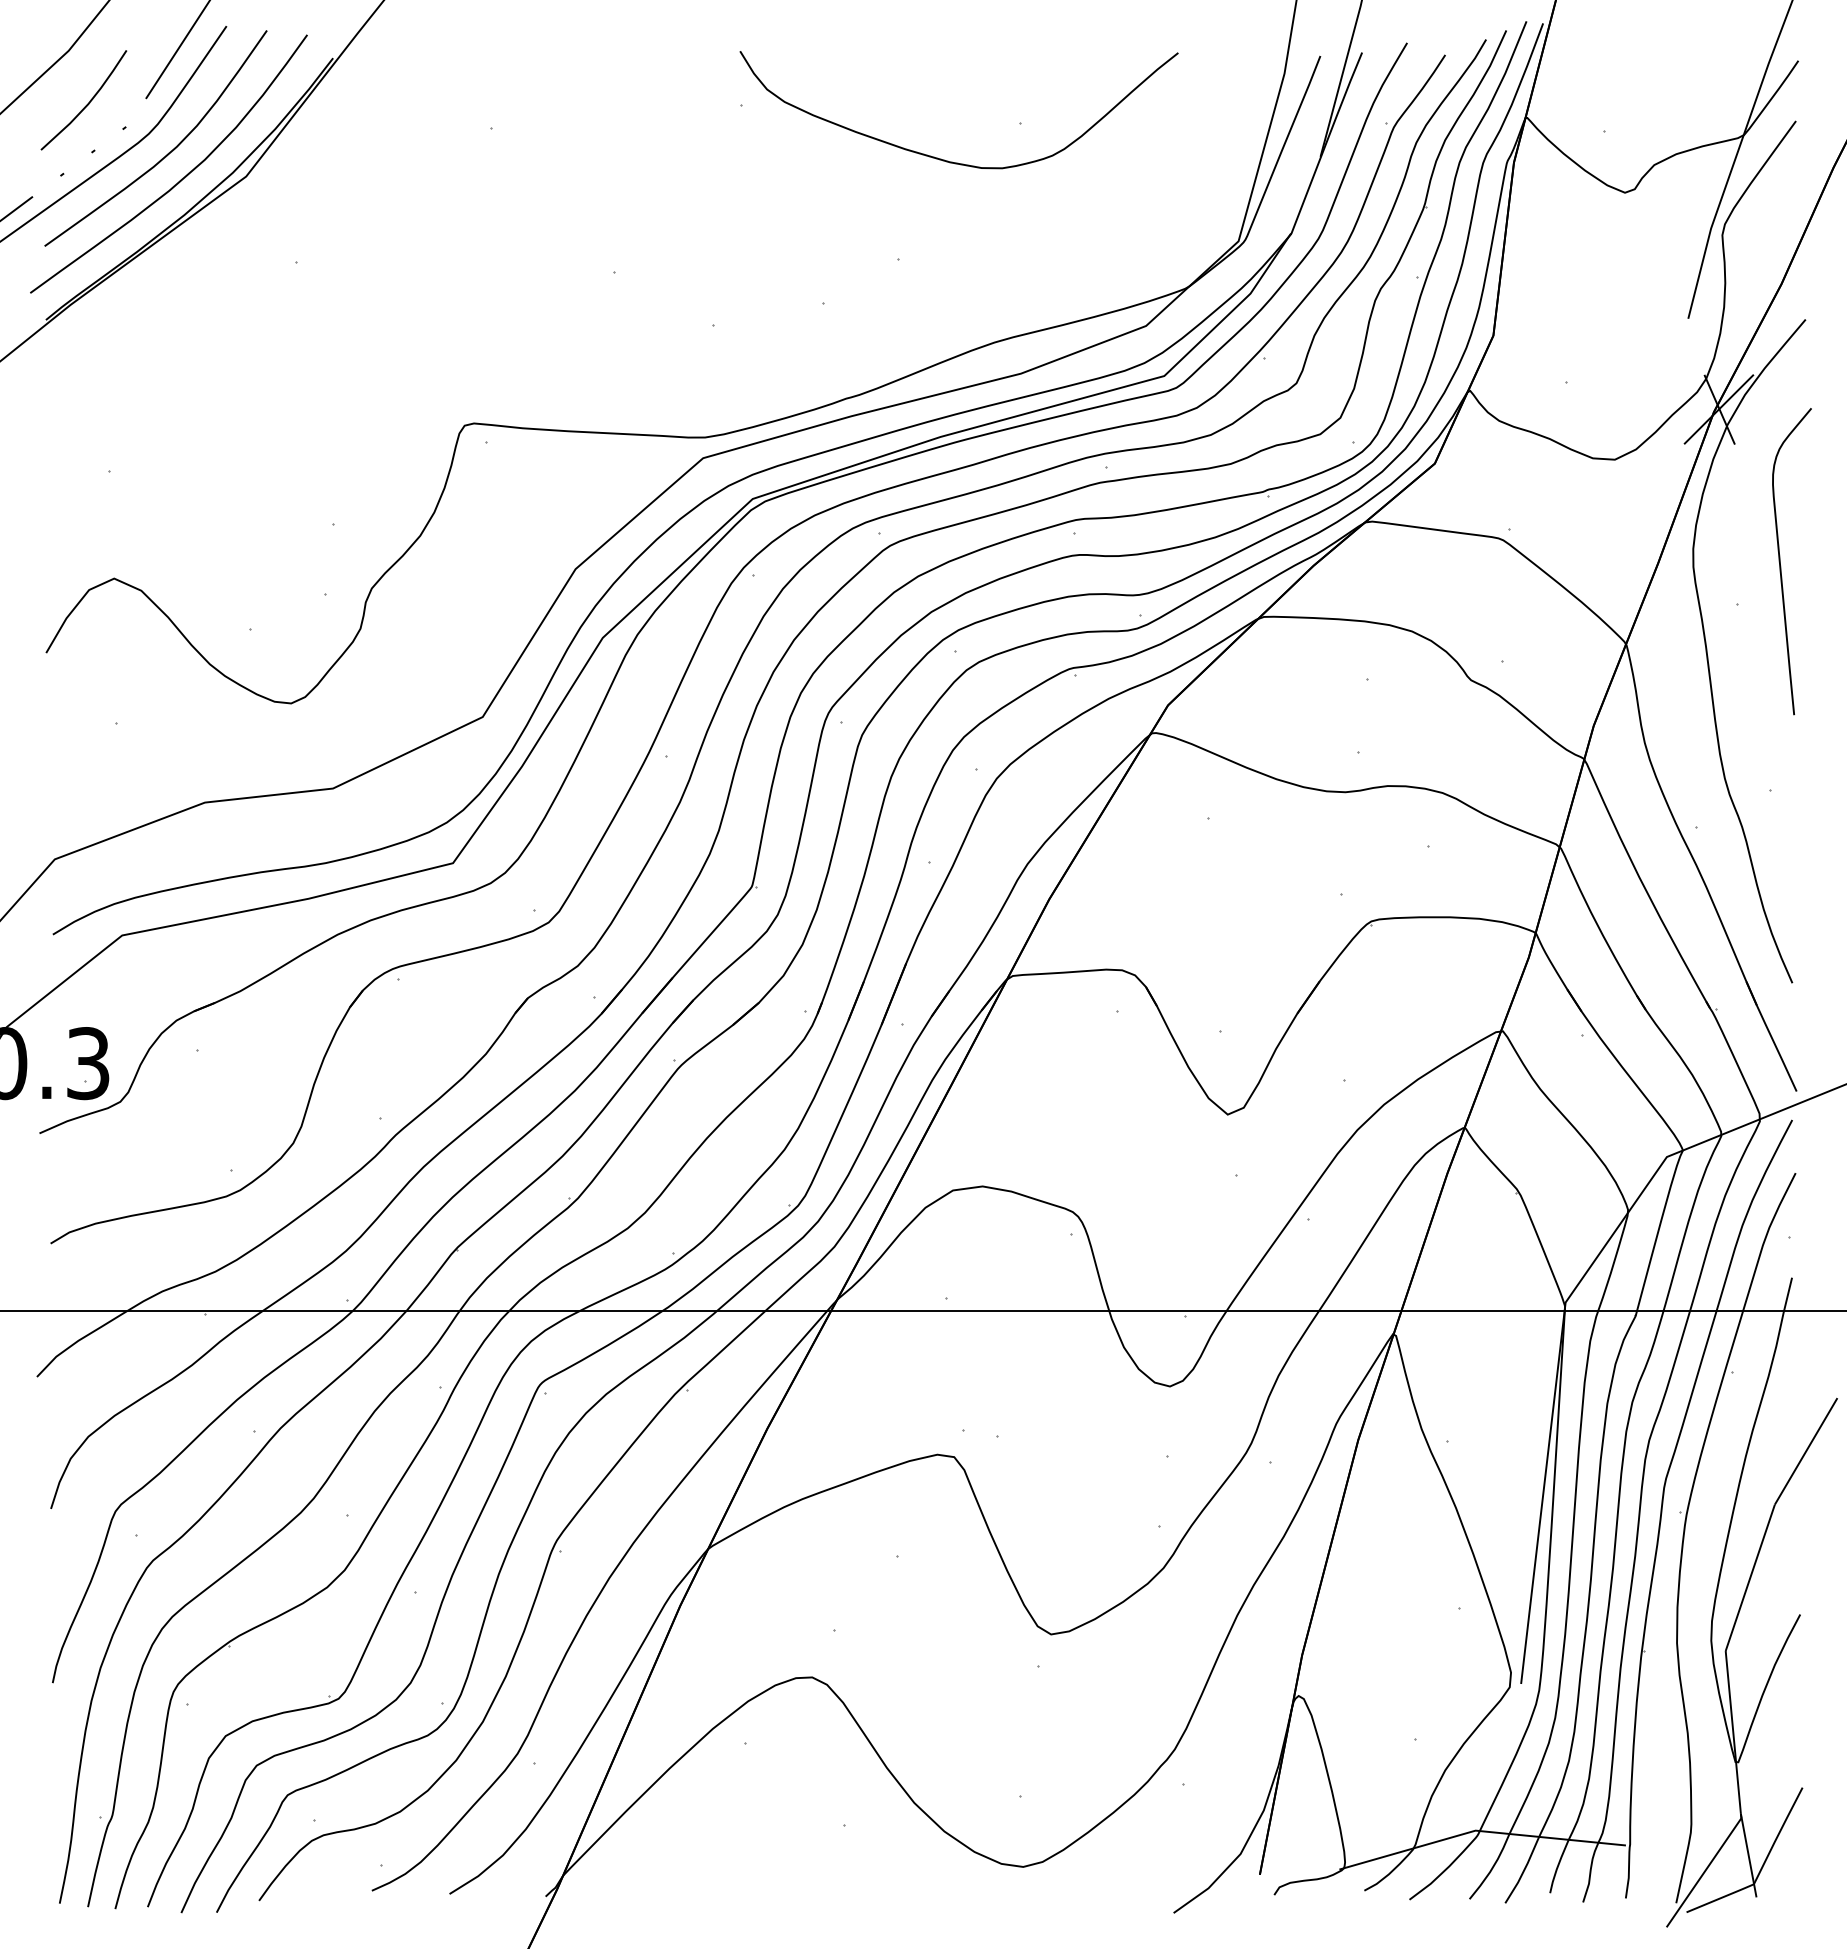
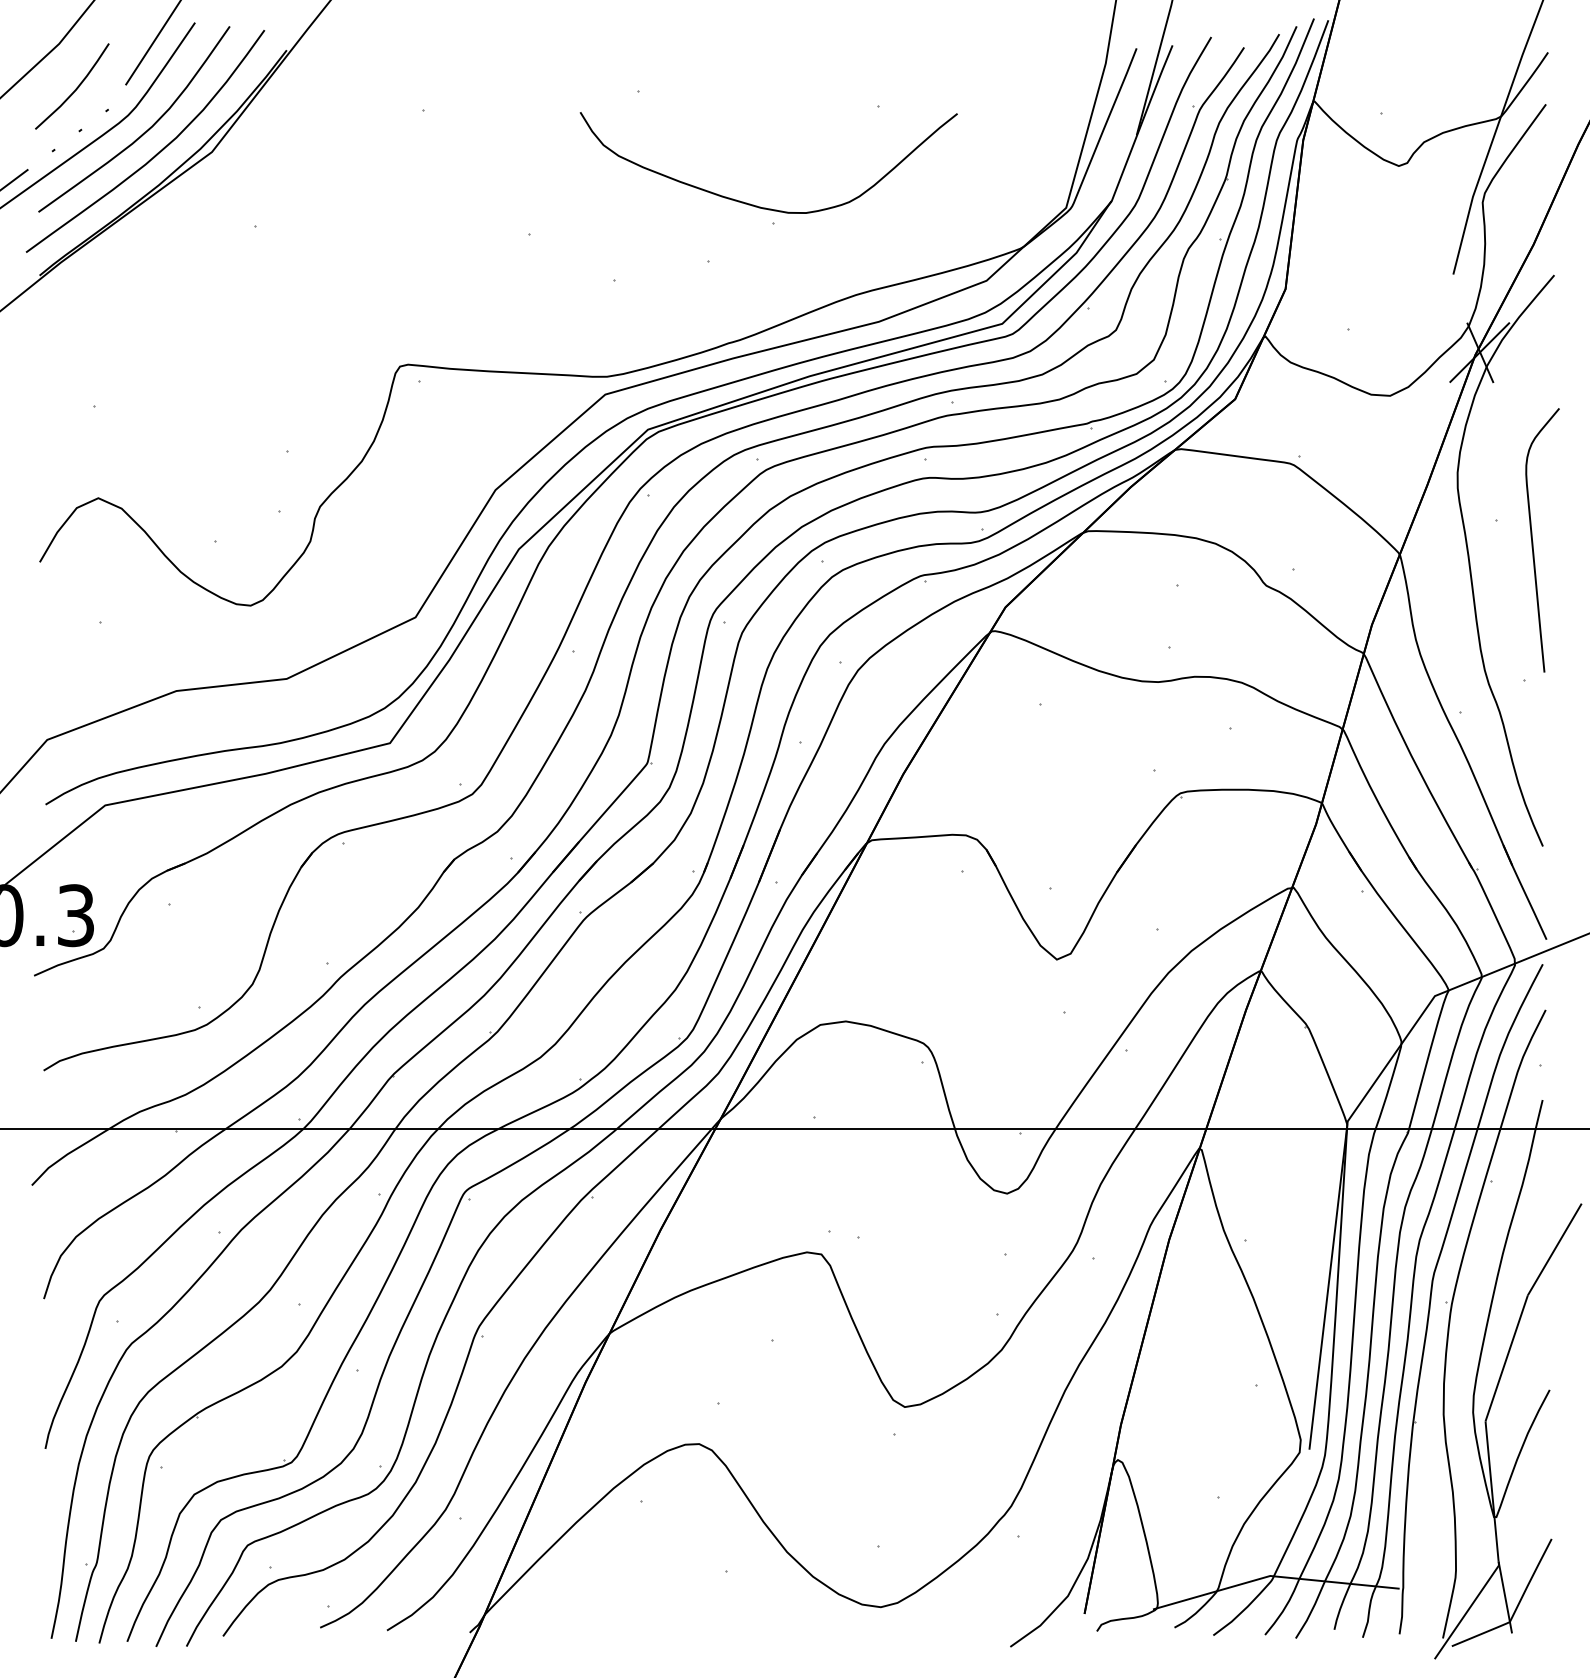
curve: (941, 158) -> (753, 204), moved
curve: (1780, 561) -> (1532, 540), moved

